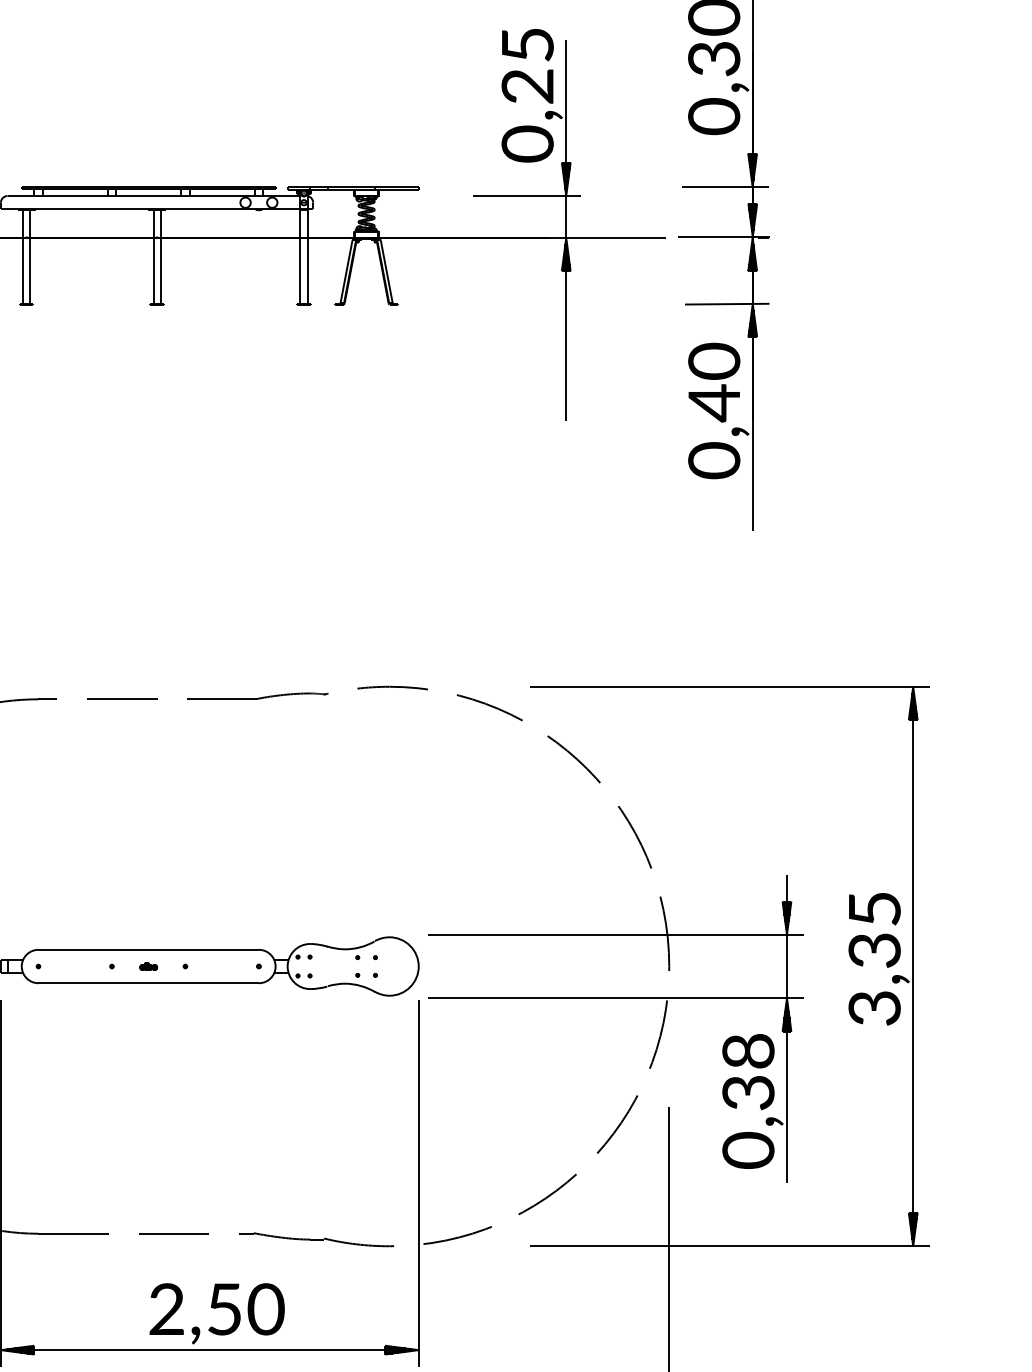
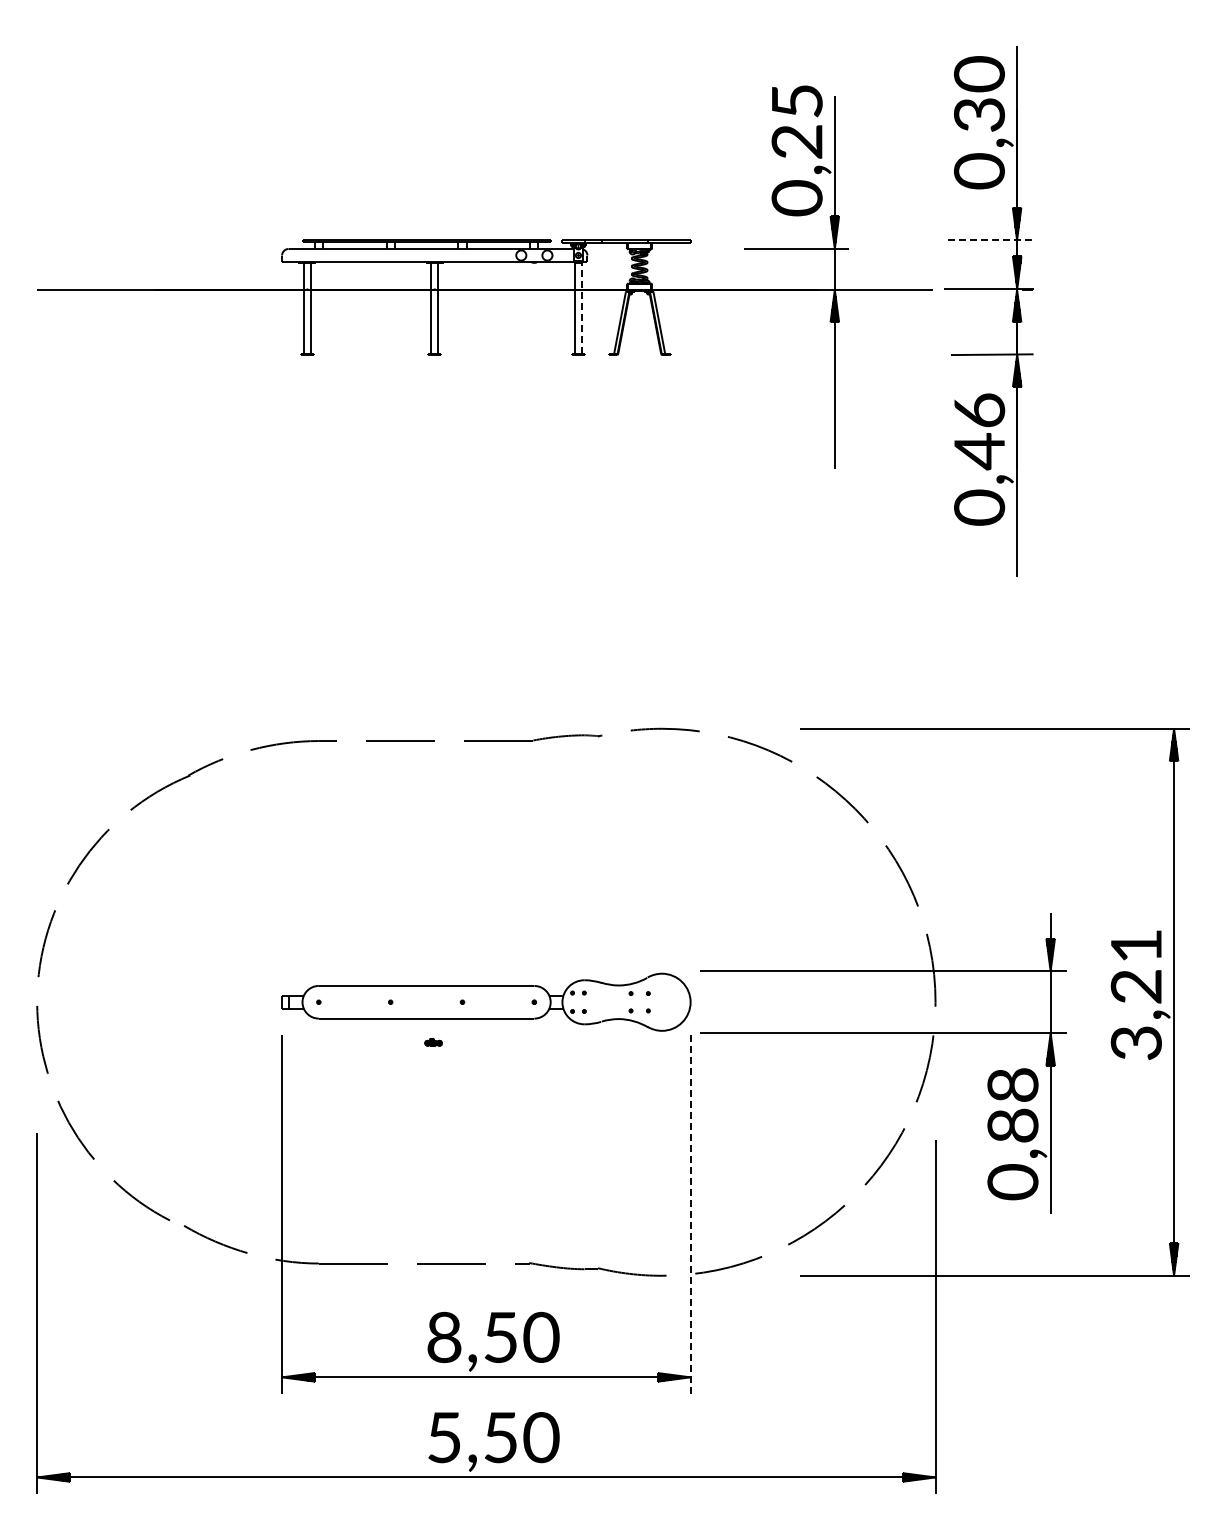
line: (725, 187) -> (990, 240), solid -> dashed
line: (307, 256) -> (581, 308), solid -> dashed
text: (714, 361) -> (979, 410), 0,40 -> 0,46
text: (874, 929) -> (1136, 966), 3,35 -> 3,21
part: (148, 966) -> (433, 1042), moved
text: (747, 1092) -> (1012, 1125), 0,38 -> 0,88
line: (418, 1183) -> (690, 1214), solid -> dashed
text: (167, 1309) -> (444, 1337), 2,50 -> 8,50

